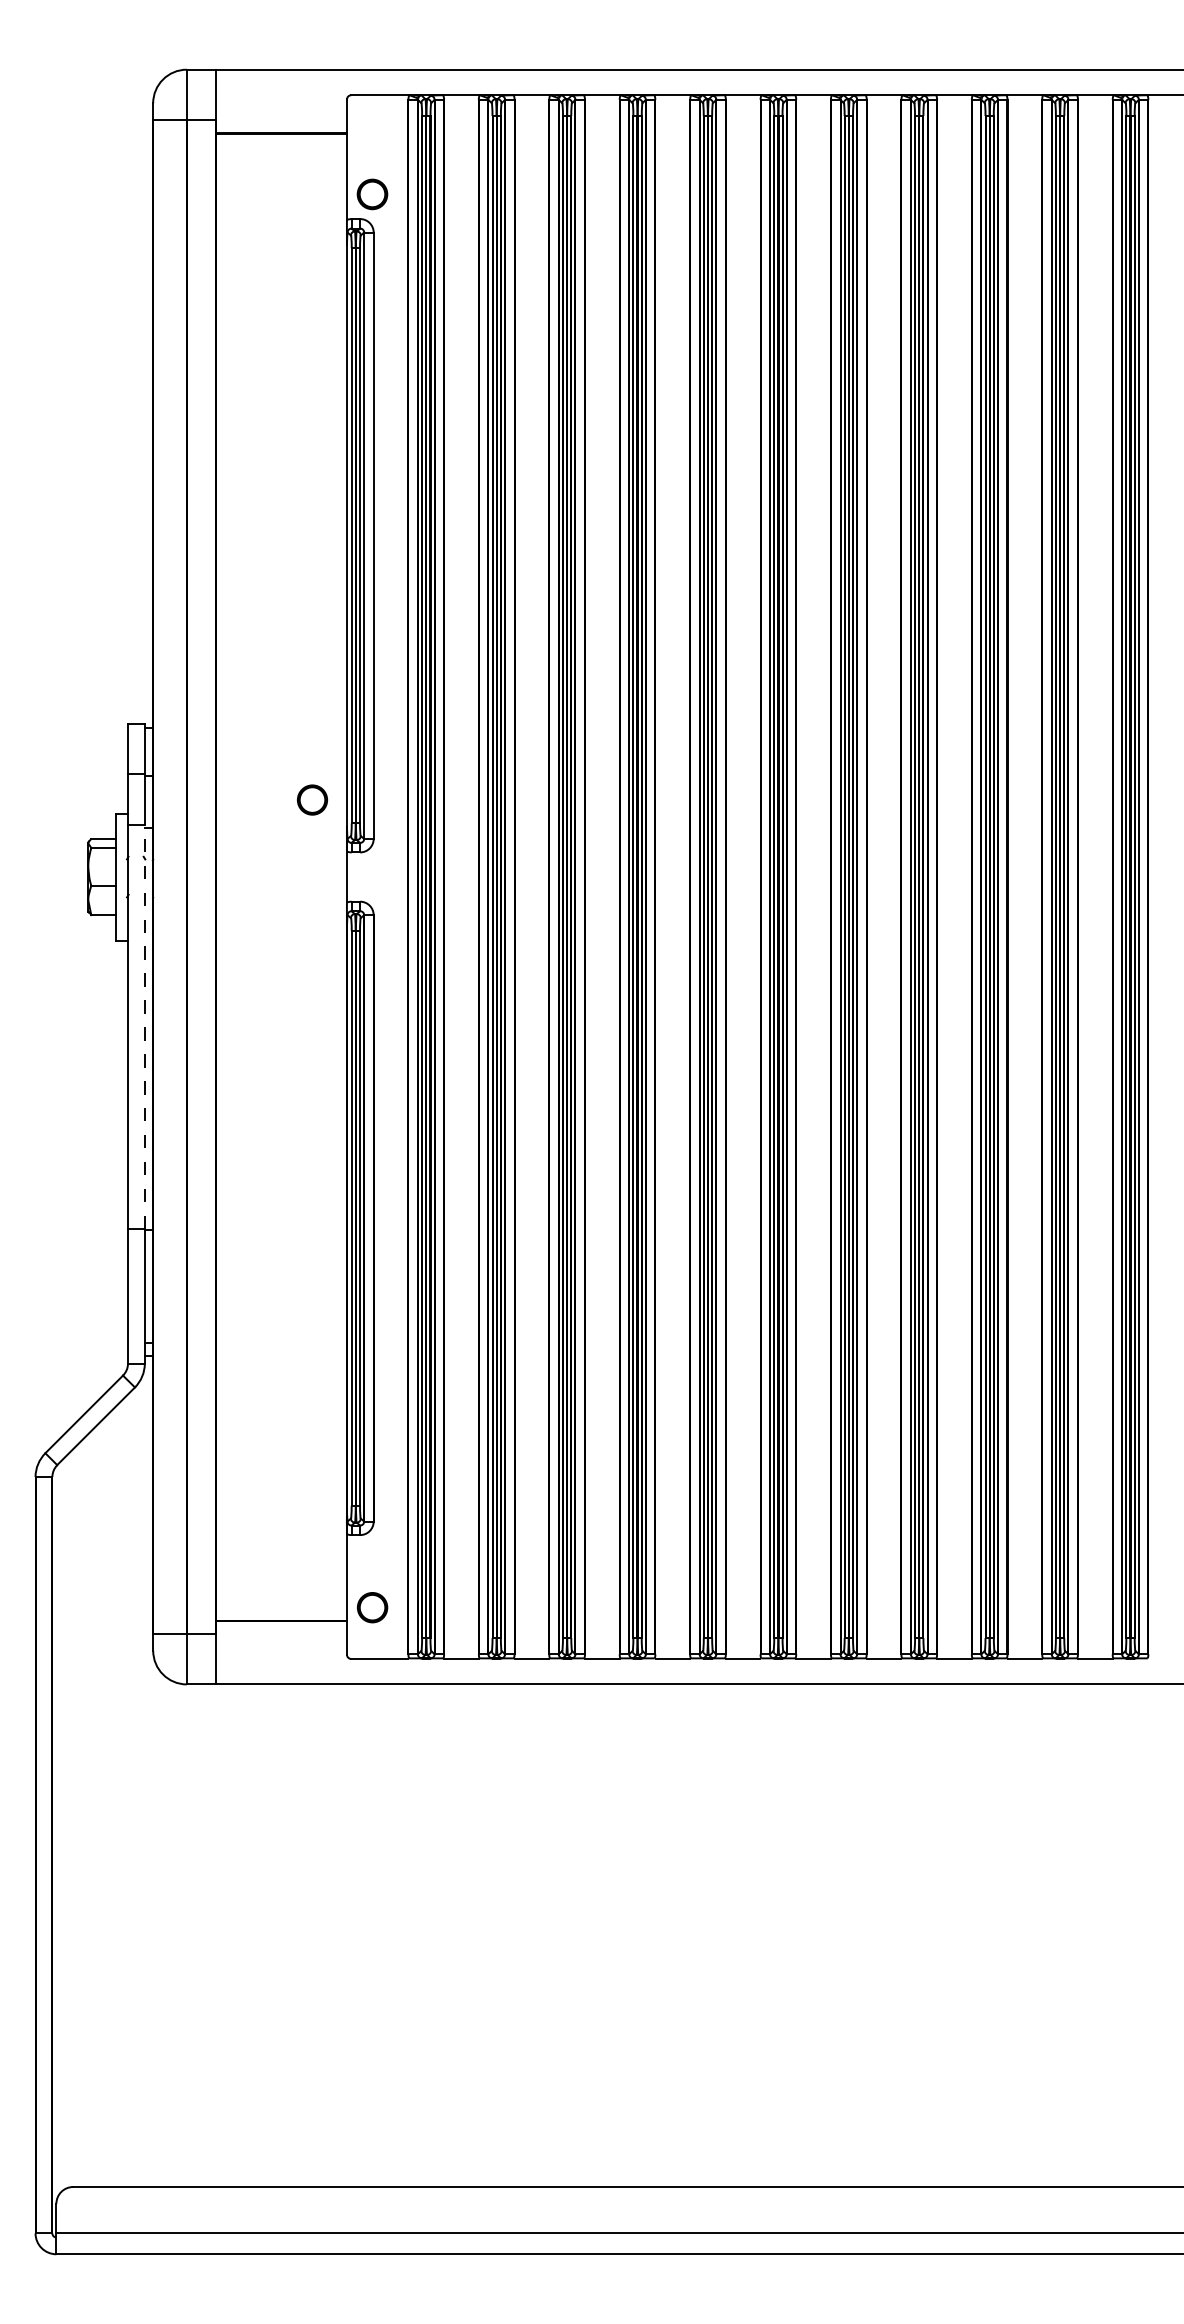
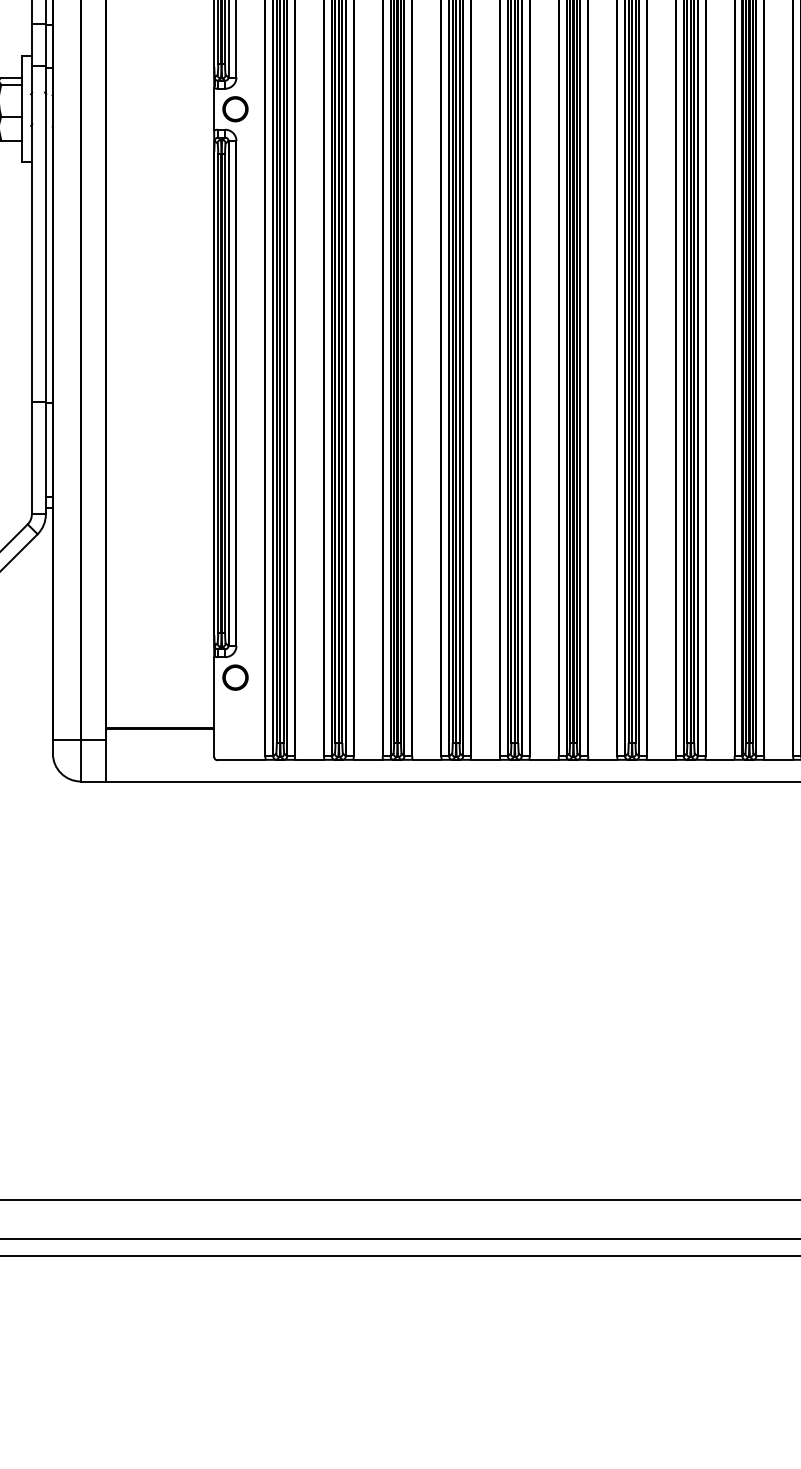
part: (312, 799) -> (235, 108), moved
line: (144, 1027) -> (45, 234), dashed -> solid
part: (372, 1607) -> (235, 677), moved

